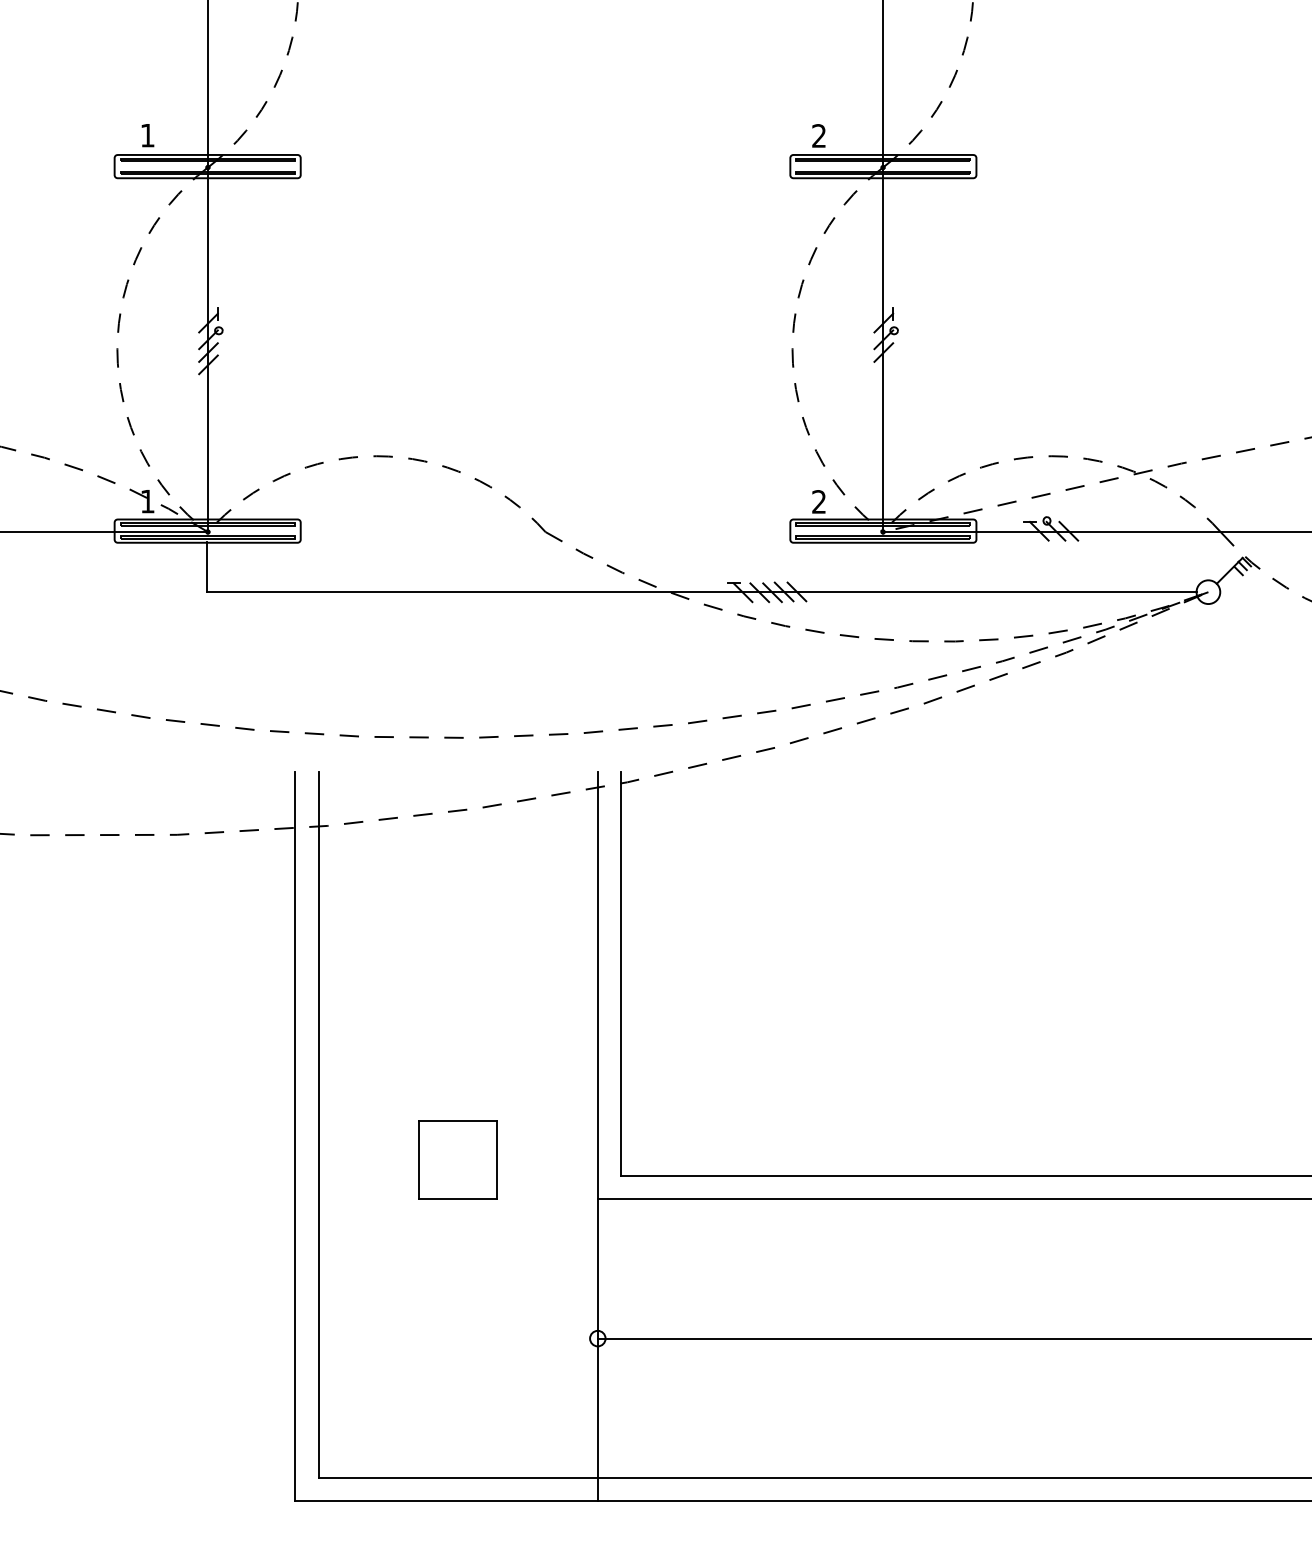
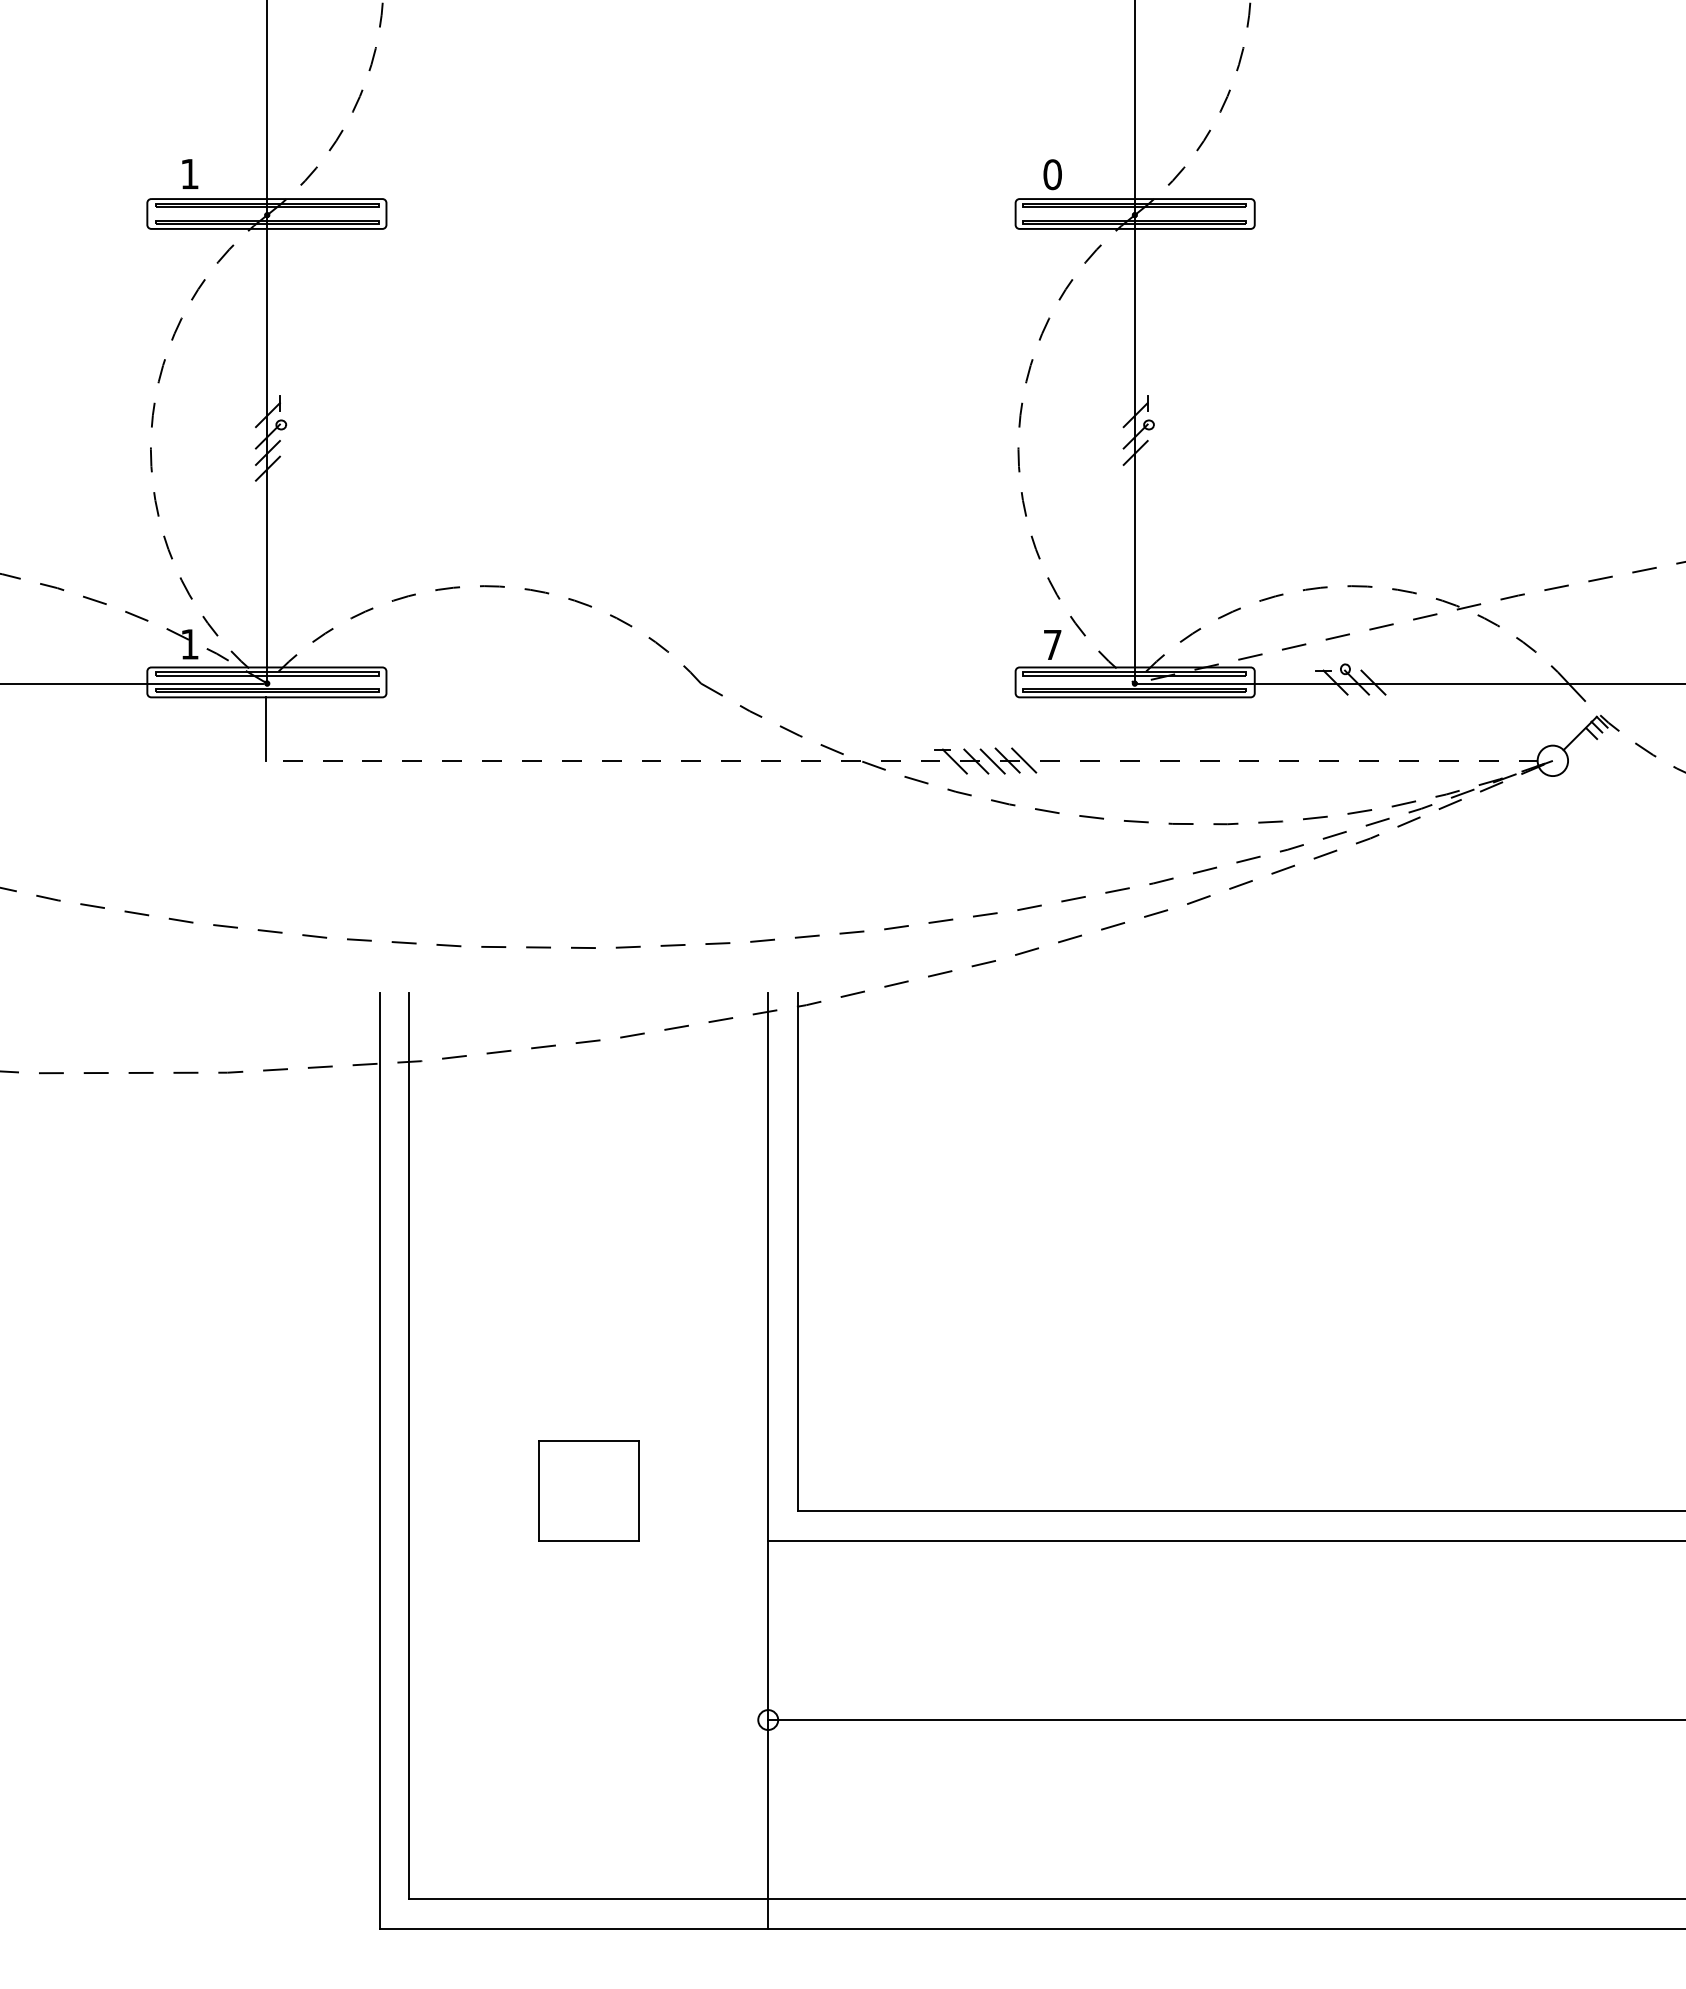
text: (819, 135) -> (1052, 174), 2 -> 0
text: (819, 501) -> (1052, 644), 2 -> 7
line: (701, 592) -> (901, 761), solid -> dashed

